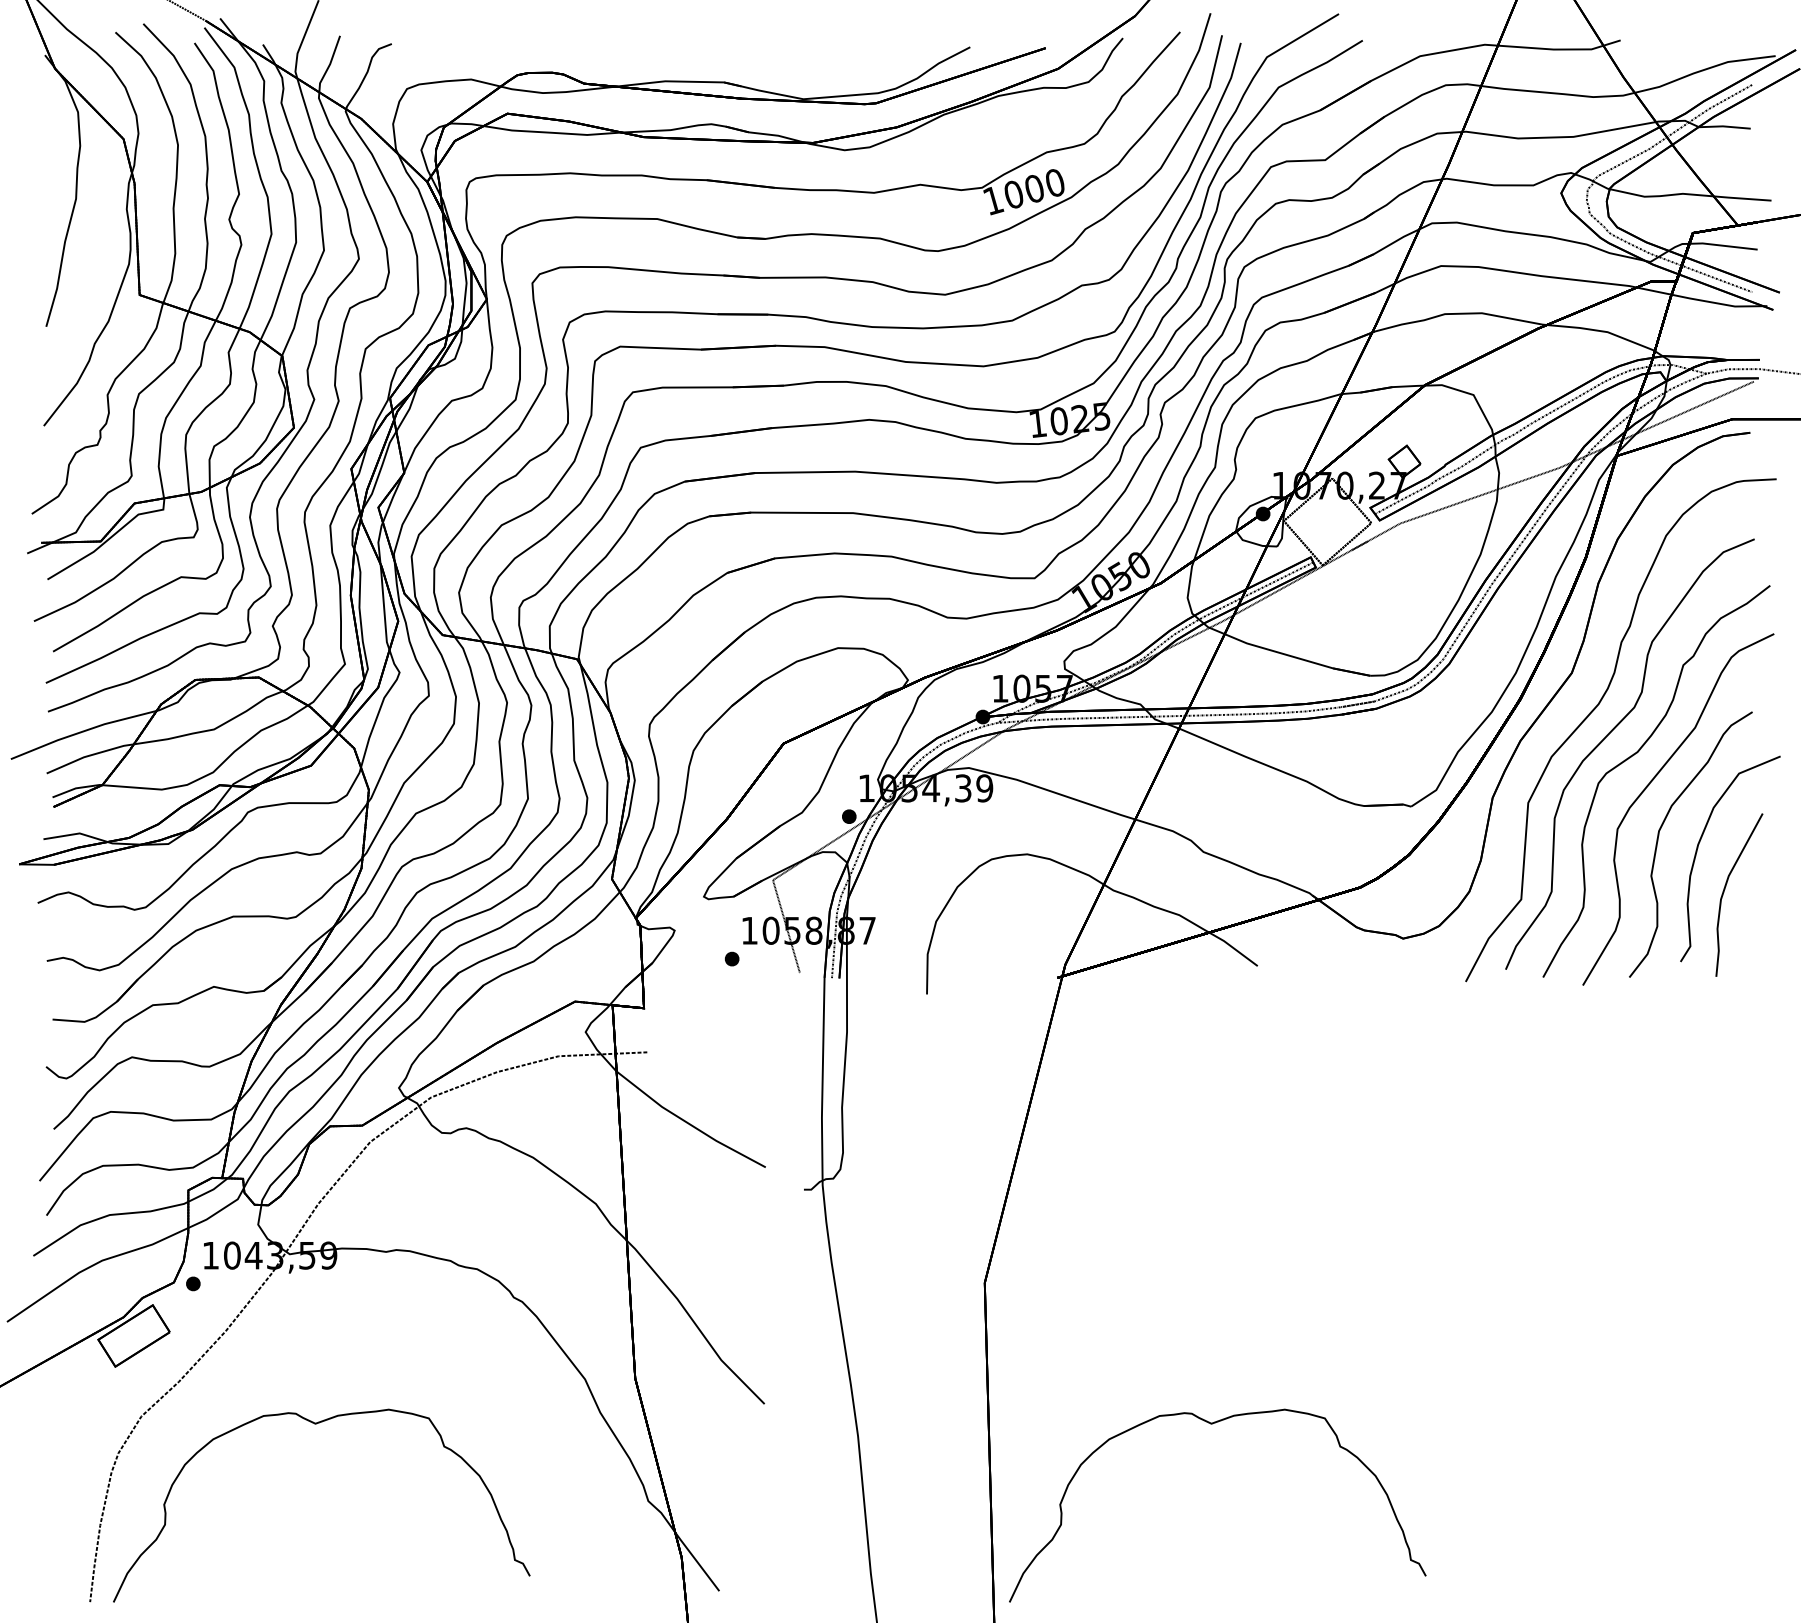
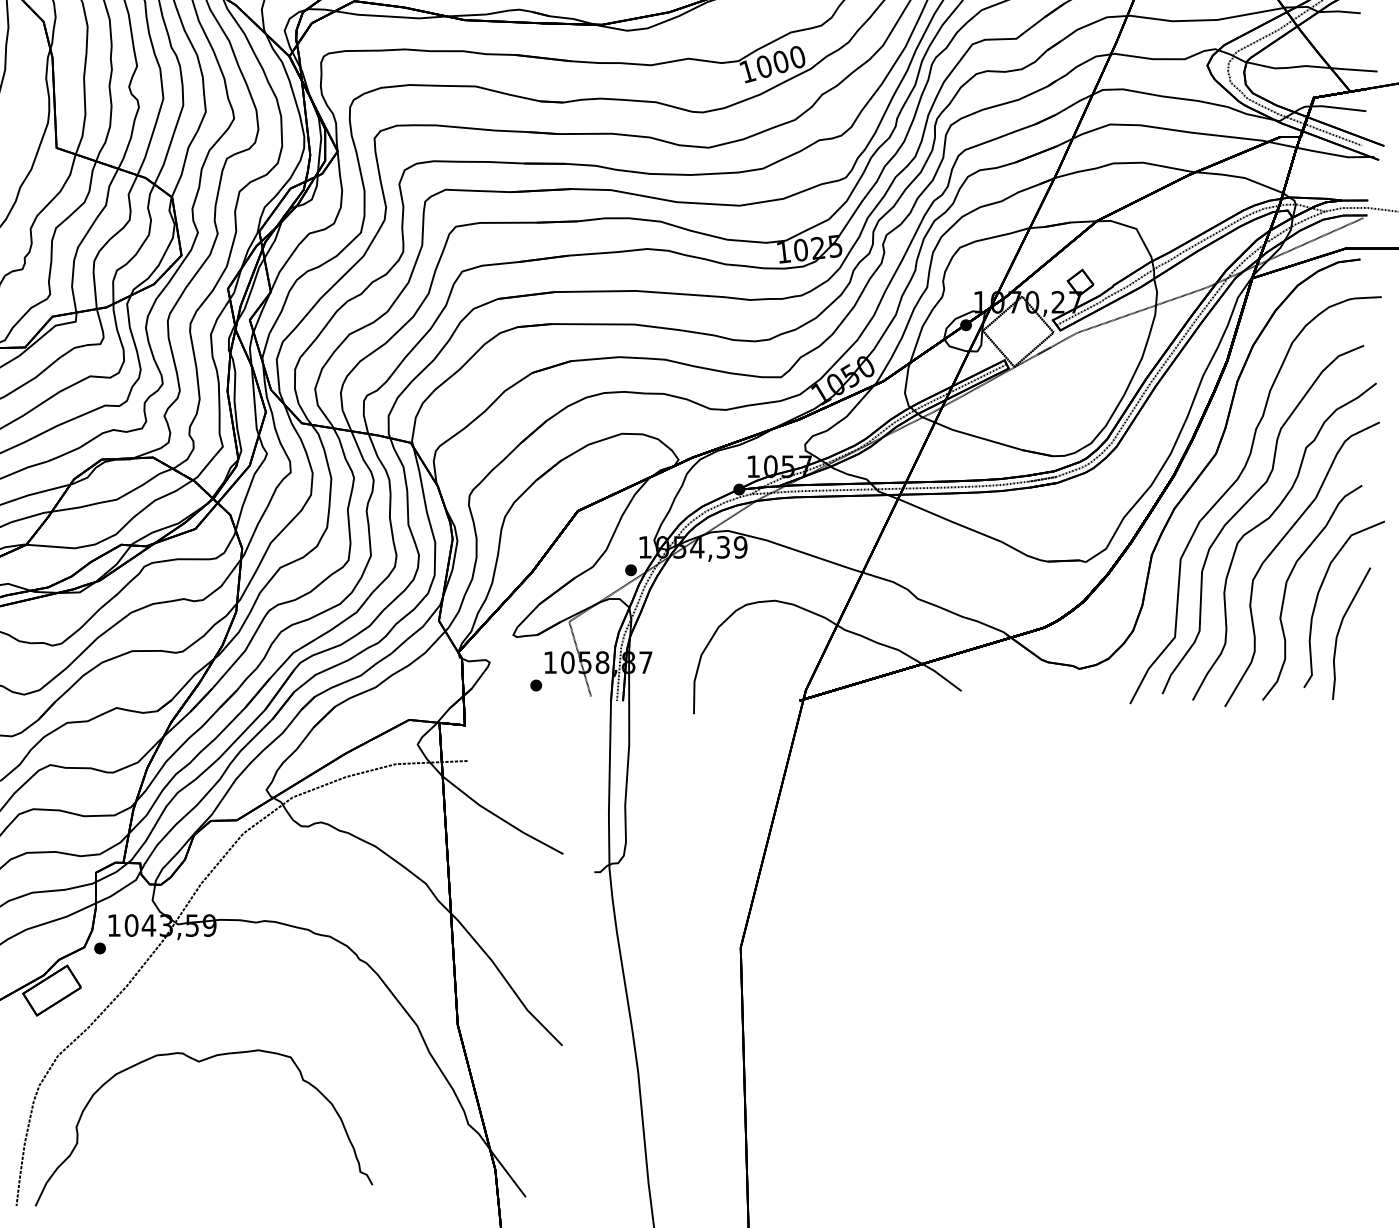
curve: (1212, 1424) -> (925, 1062), removed

